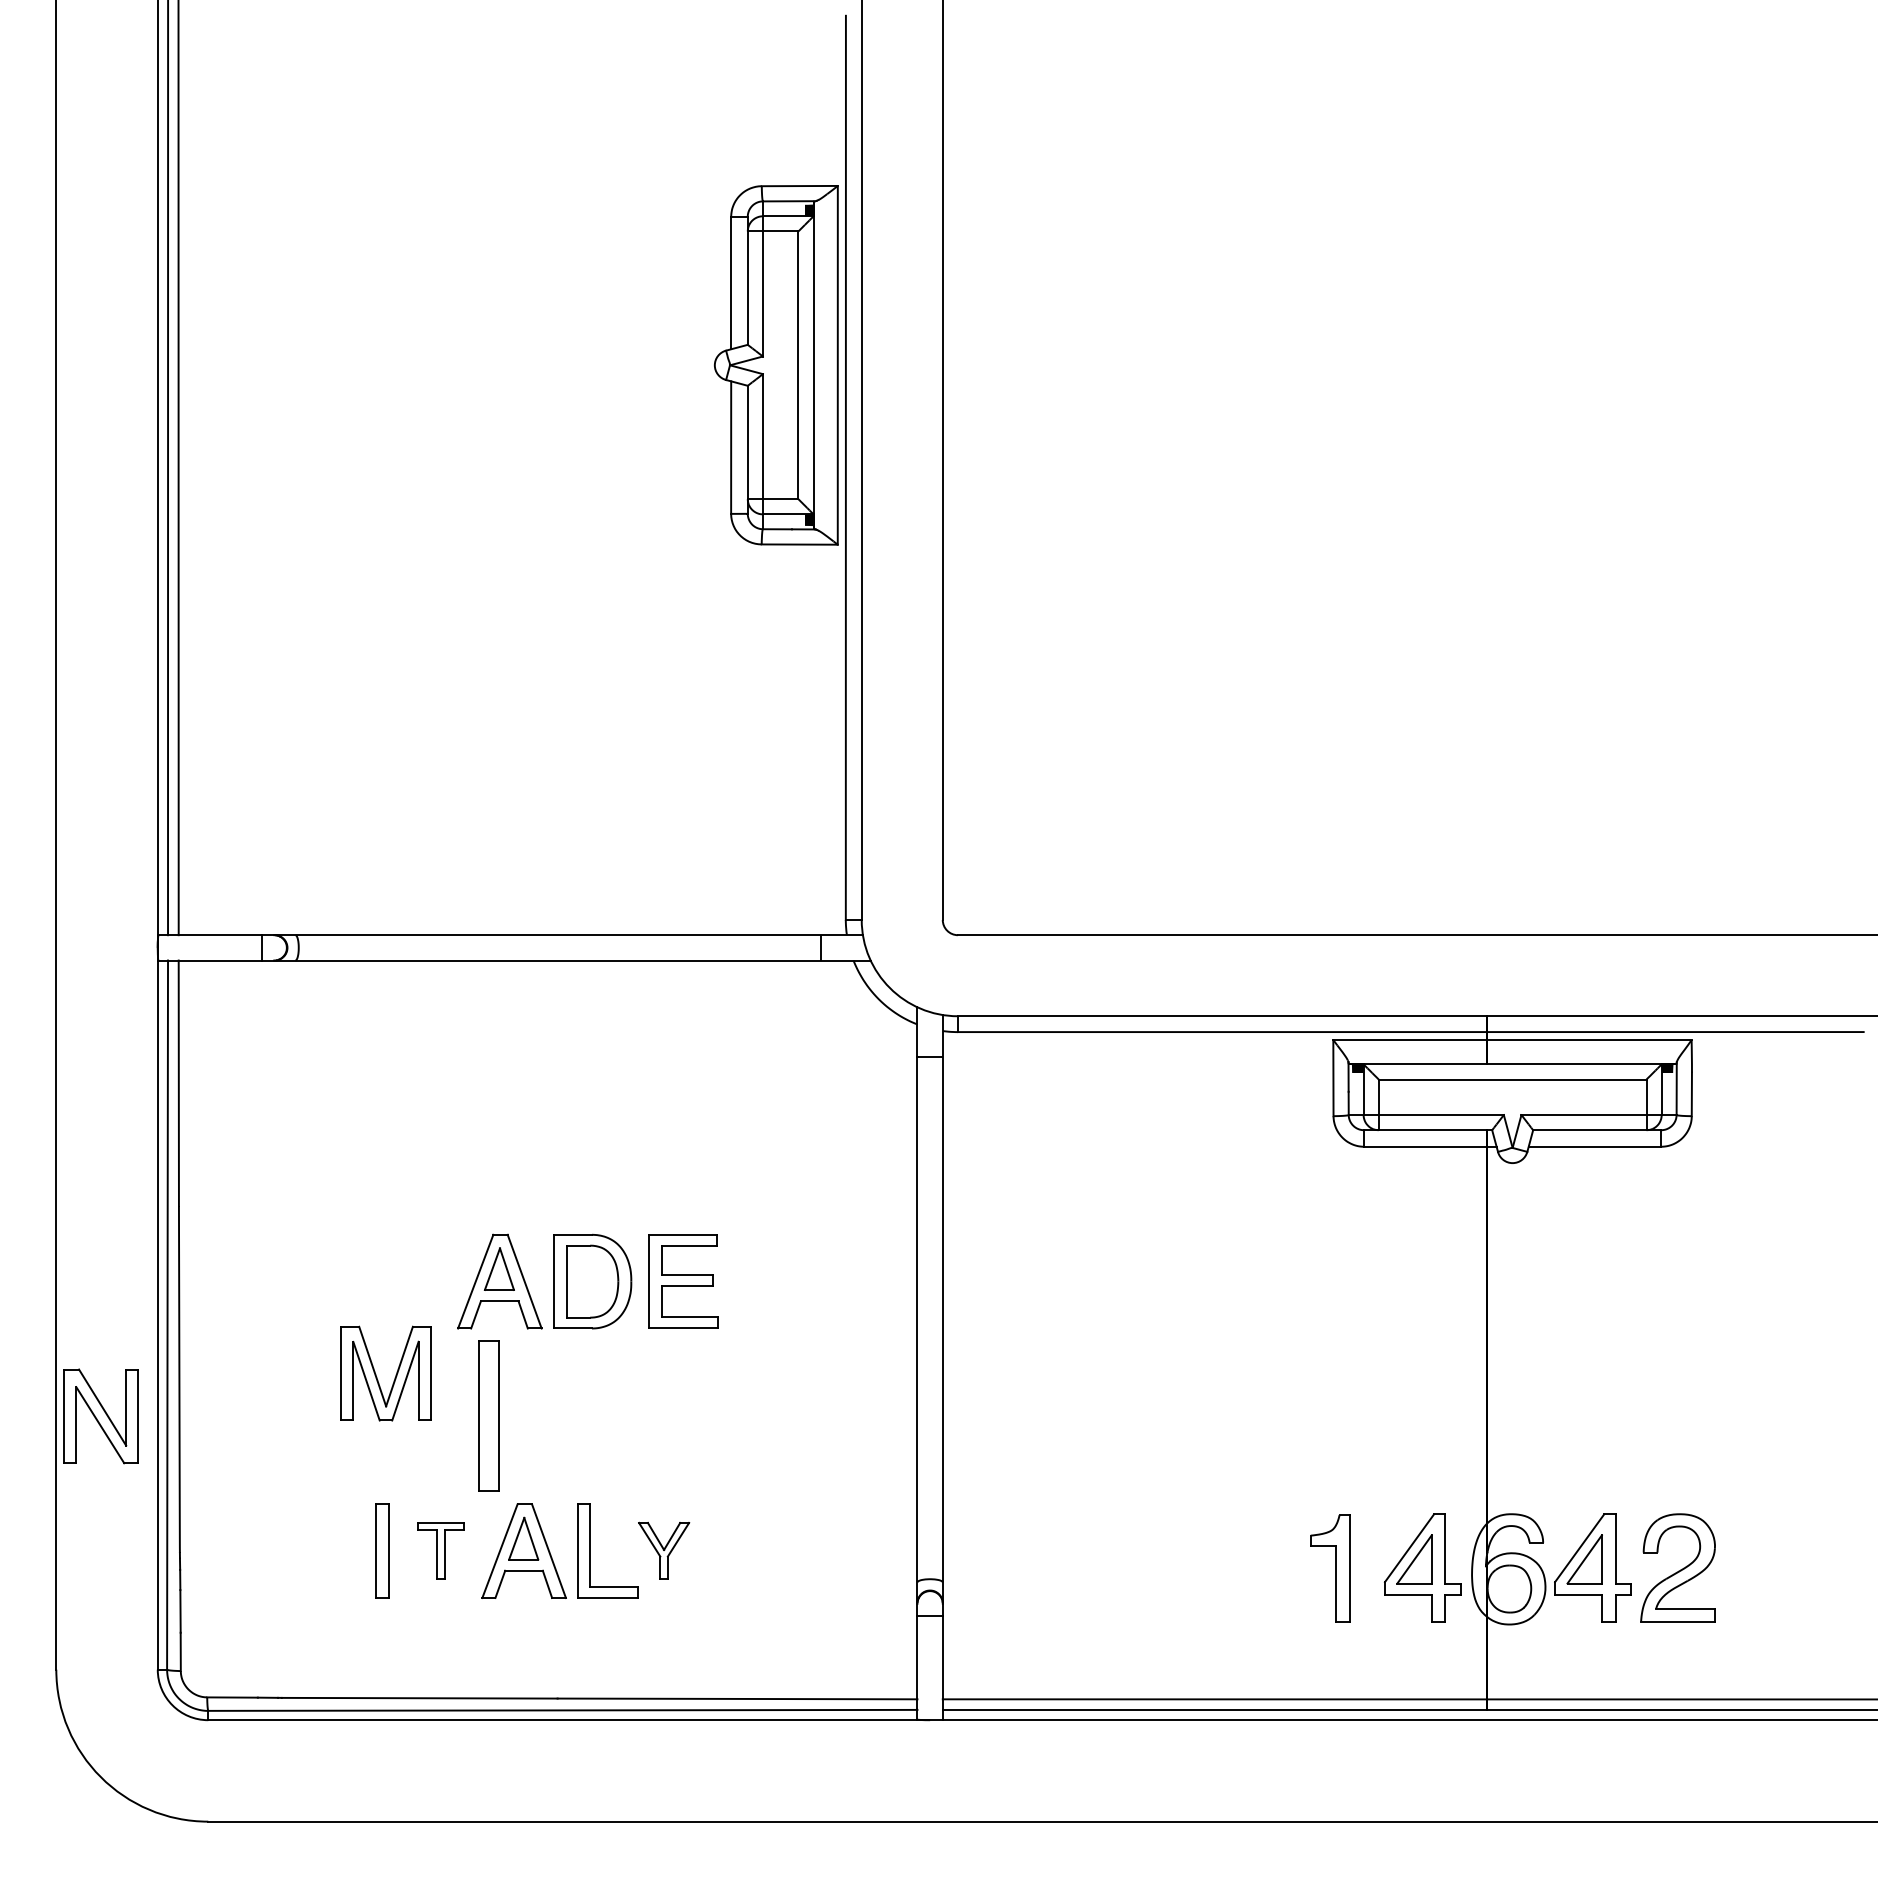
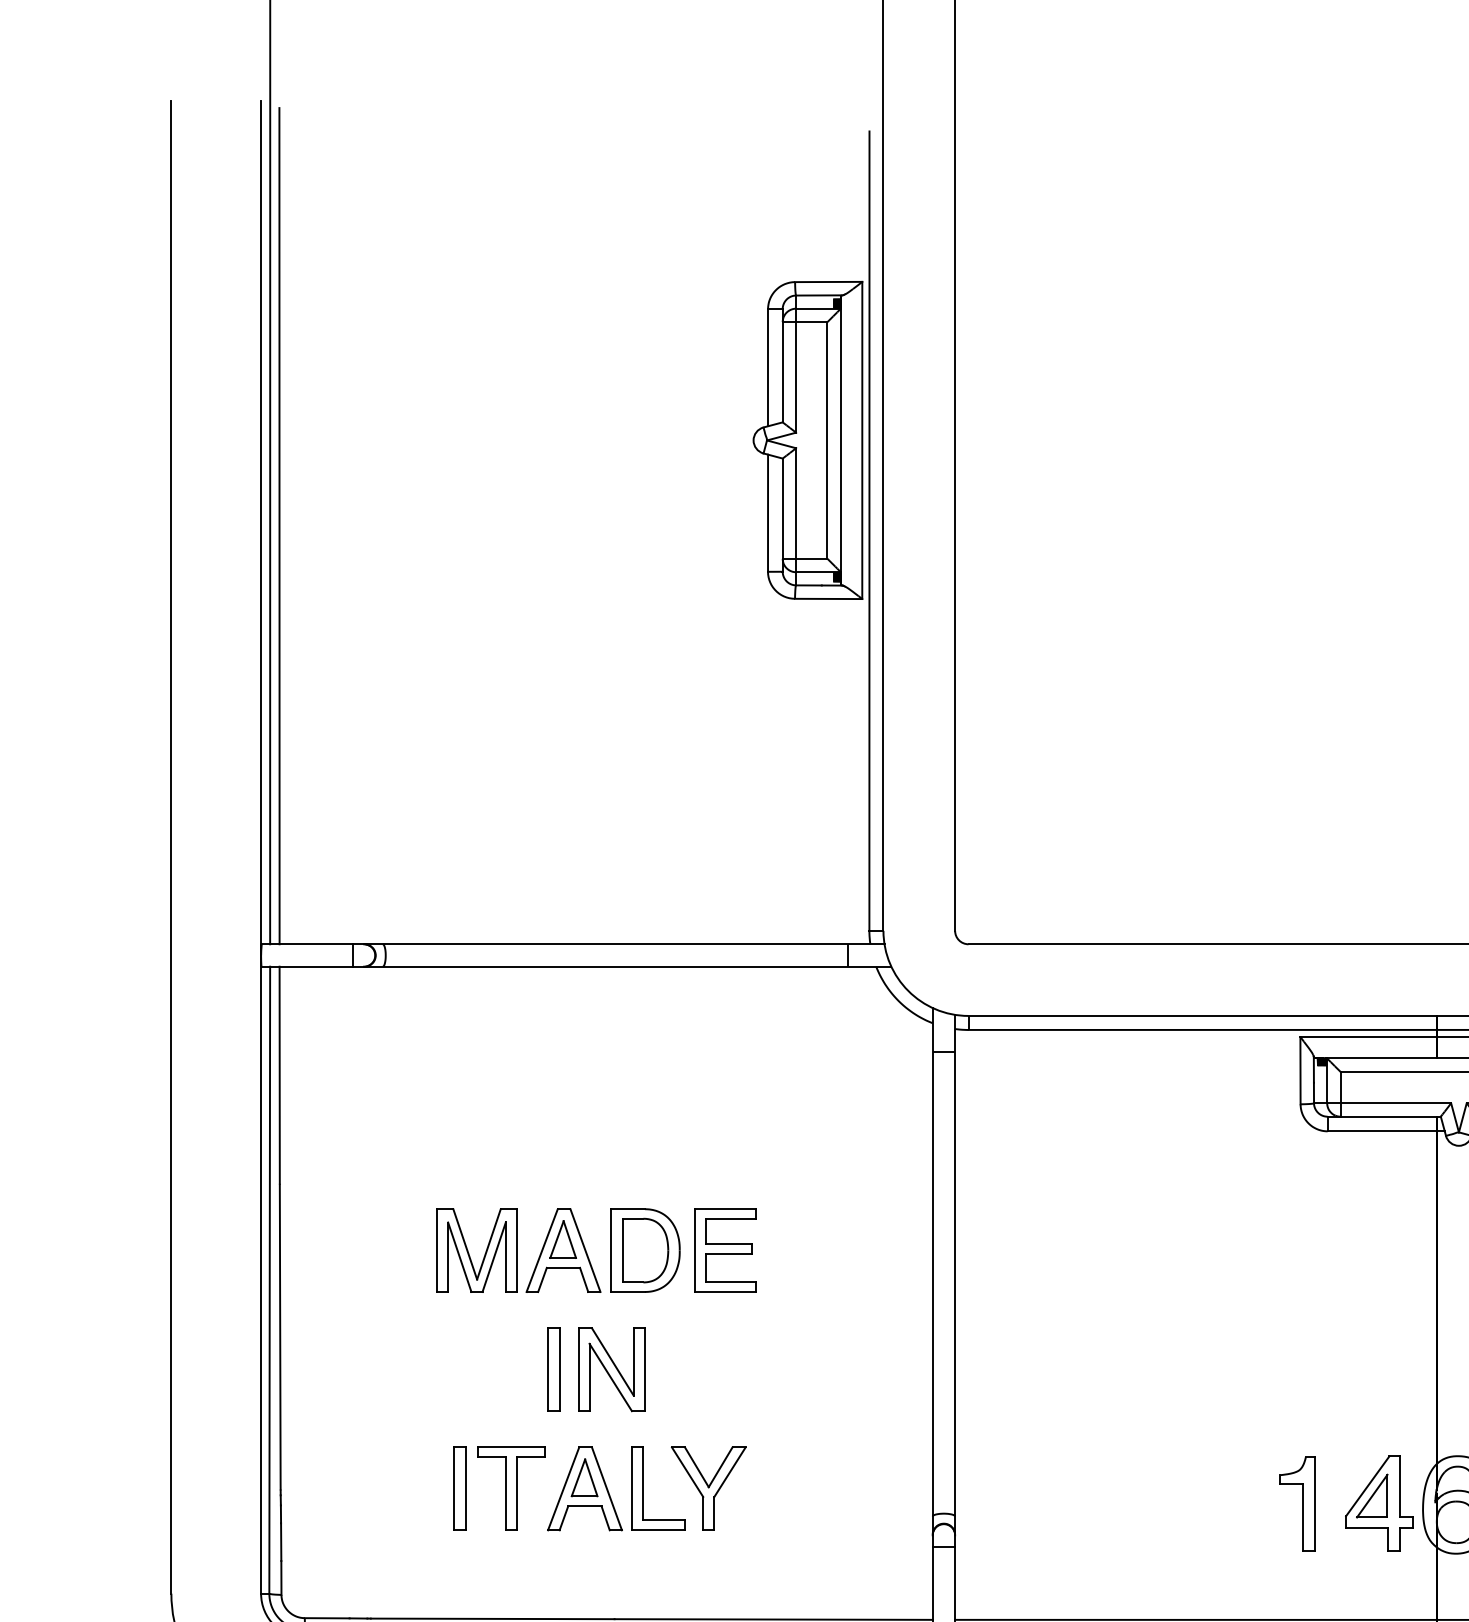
part: (377, 1377) -> (469, 1253), moved
part: (100, 1416) -> (610, 1369), moved
part: (488, 1416) -> (553, 1369), size x0.62
part: (440, 1550) -> (511, 1488), size x1.67
part: (663, 1550) -> (708, 1488), size x1.67

